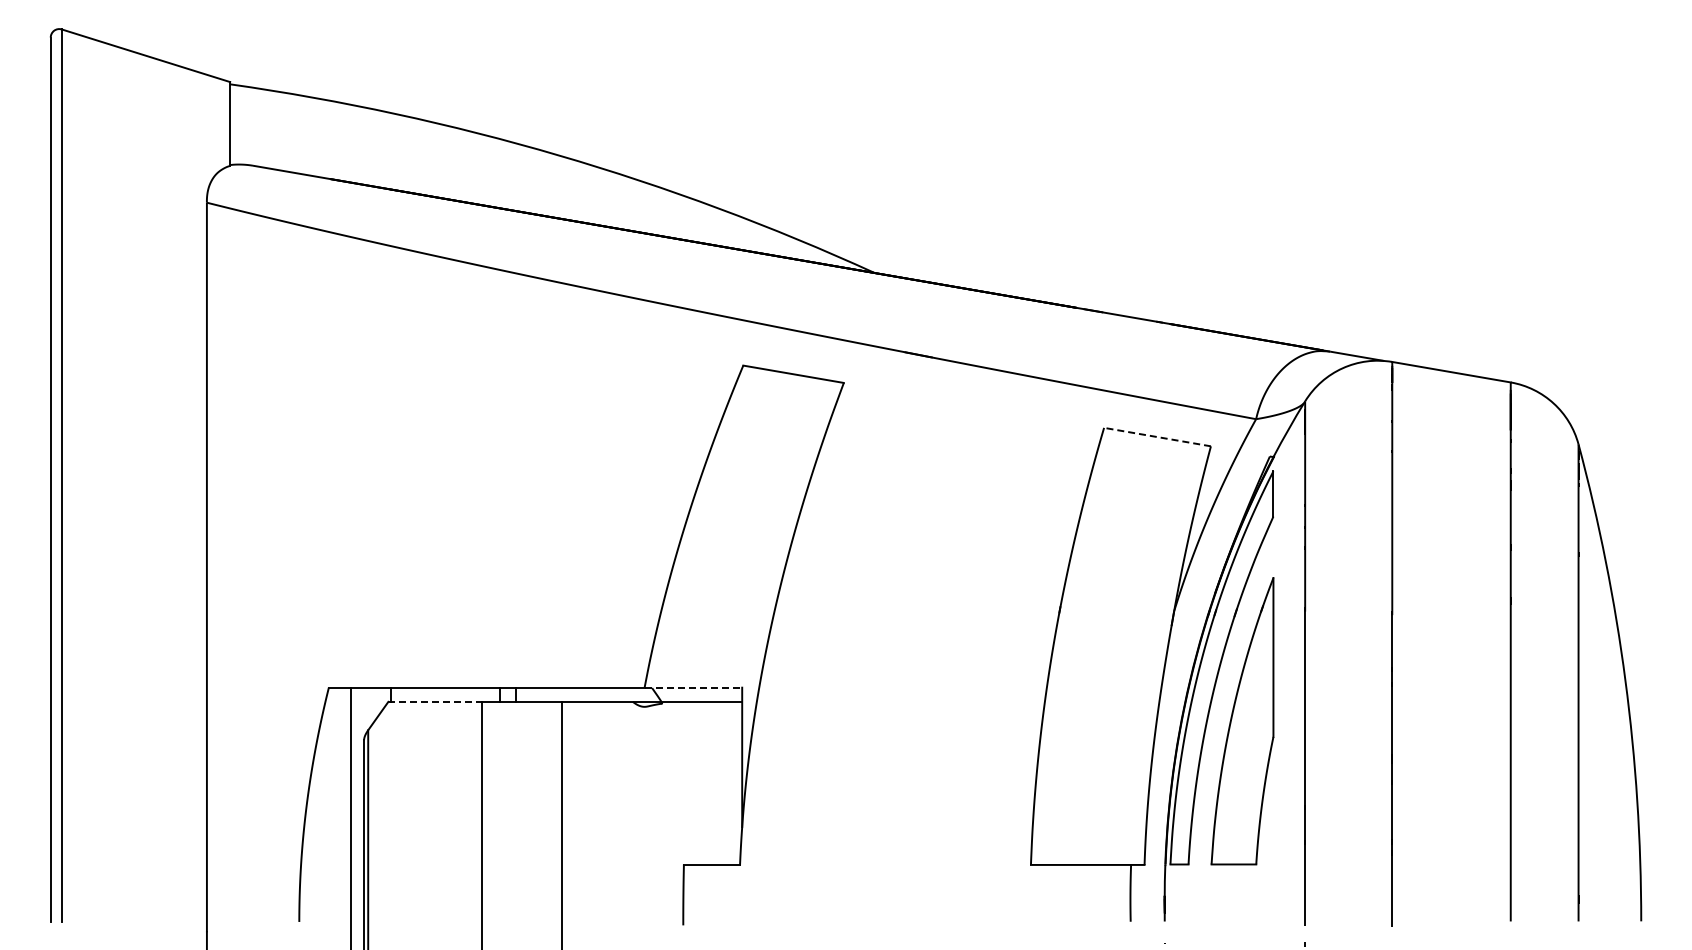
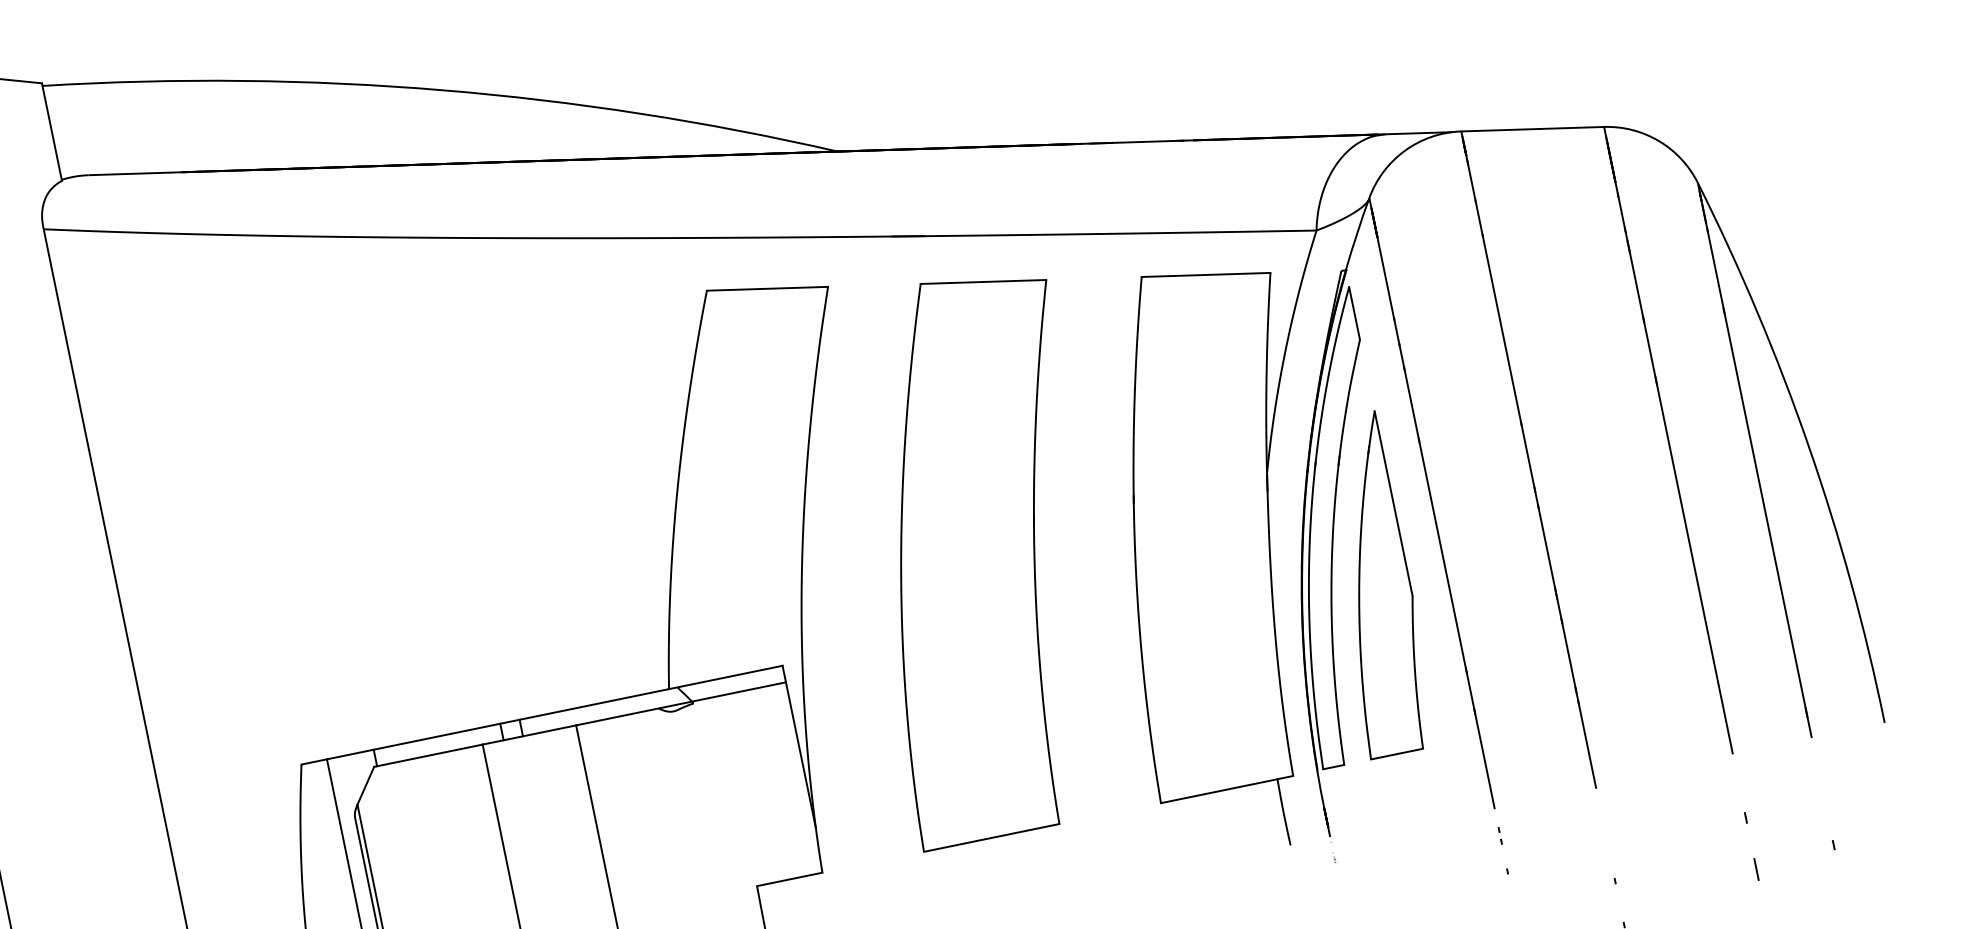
line: (1157, 437) -> (1206, 275), dashed -> solid
part: (925, 630) -> (982, 555), added
line: (693, 687) -> (725, 677), dashed -> solid
line: (434, 701) -> (427, 755), dashed -> solid

